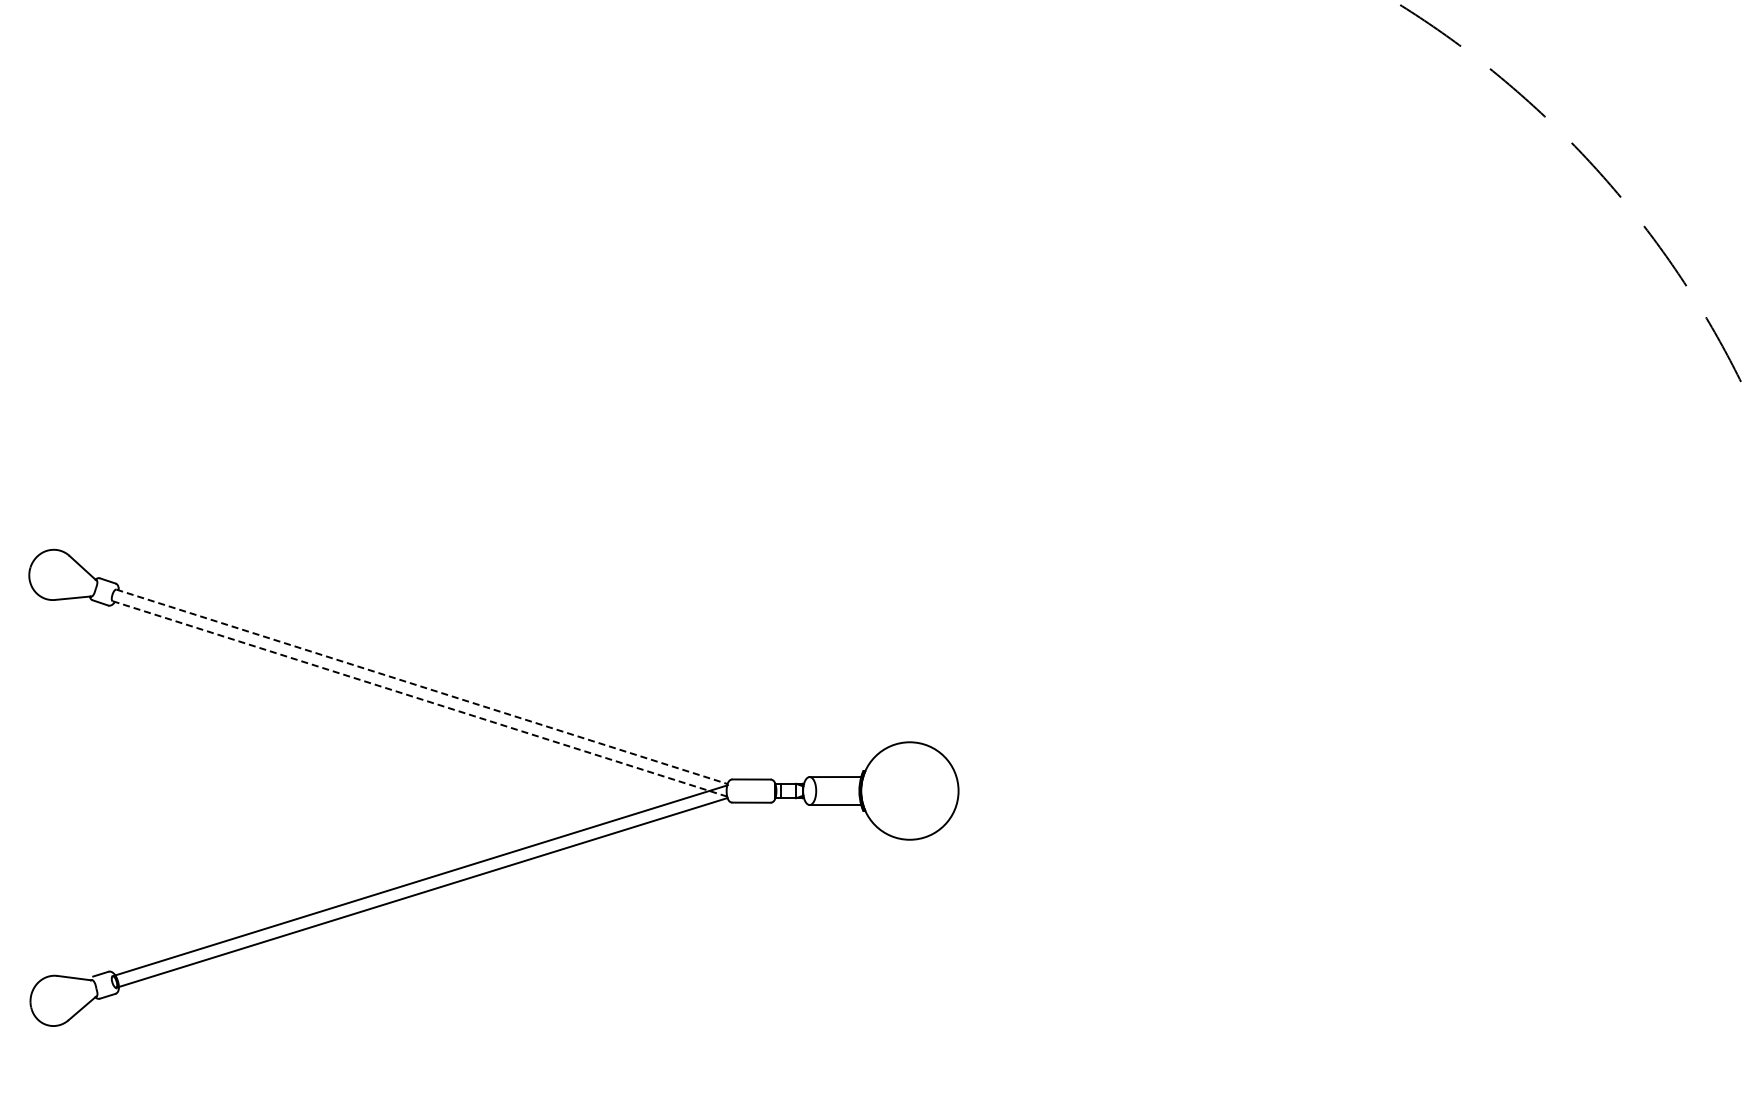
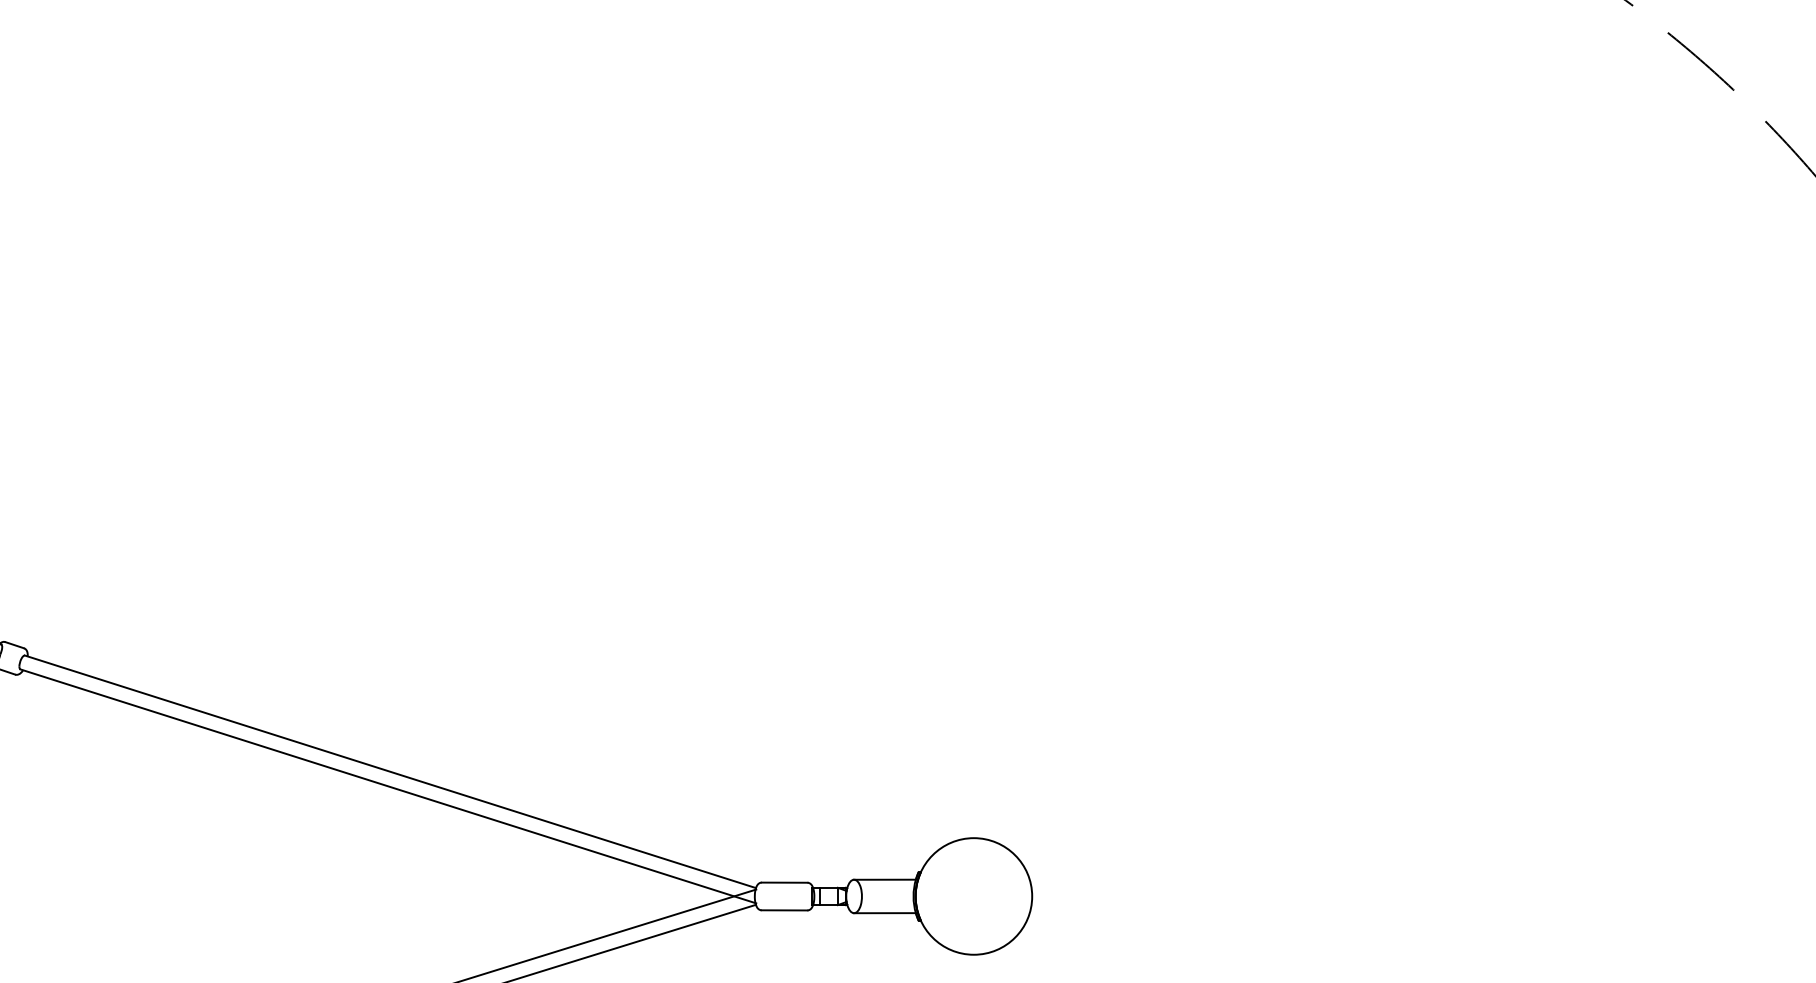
line: (422, 686) -> (391, 771), dashed -> solid
line: (420, 699) -> (388, 786), dashed -> solid

